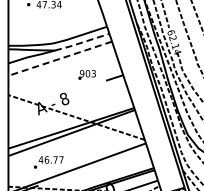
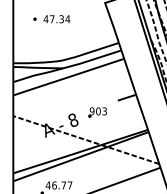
line: (82, 42) -> (92, 59), dashed -> solid
line: (59, 58) -> (67, 76), dashed -> solid
part: (86, 74) -> (96, 112), moved

